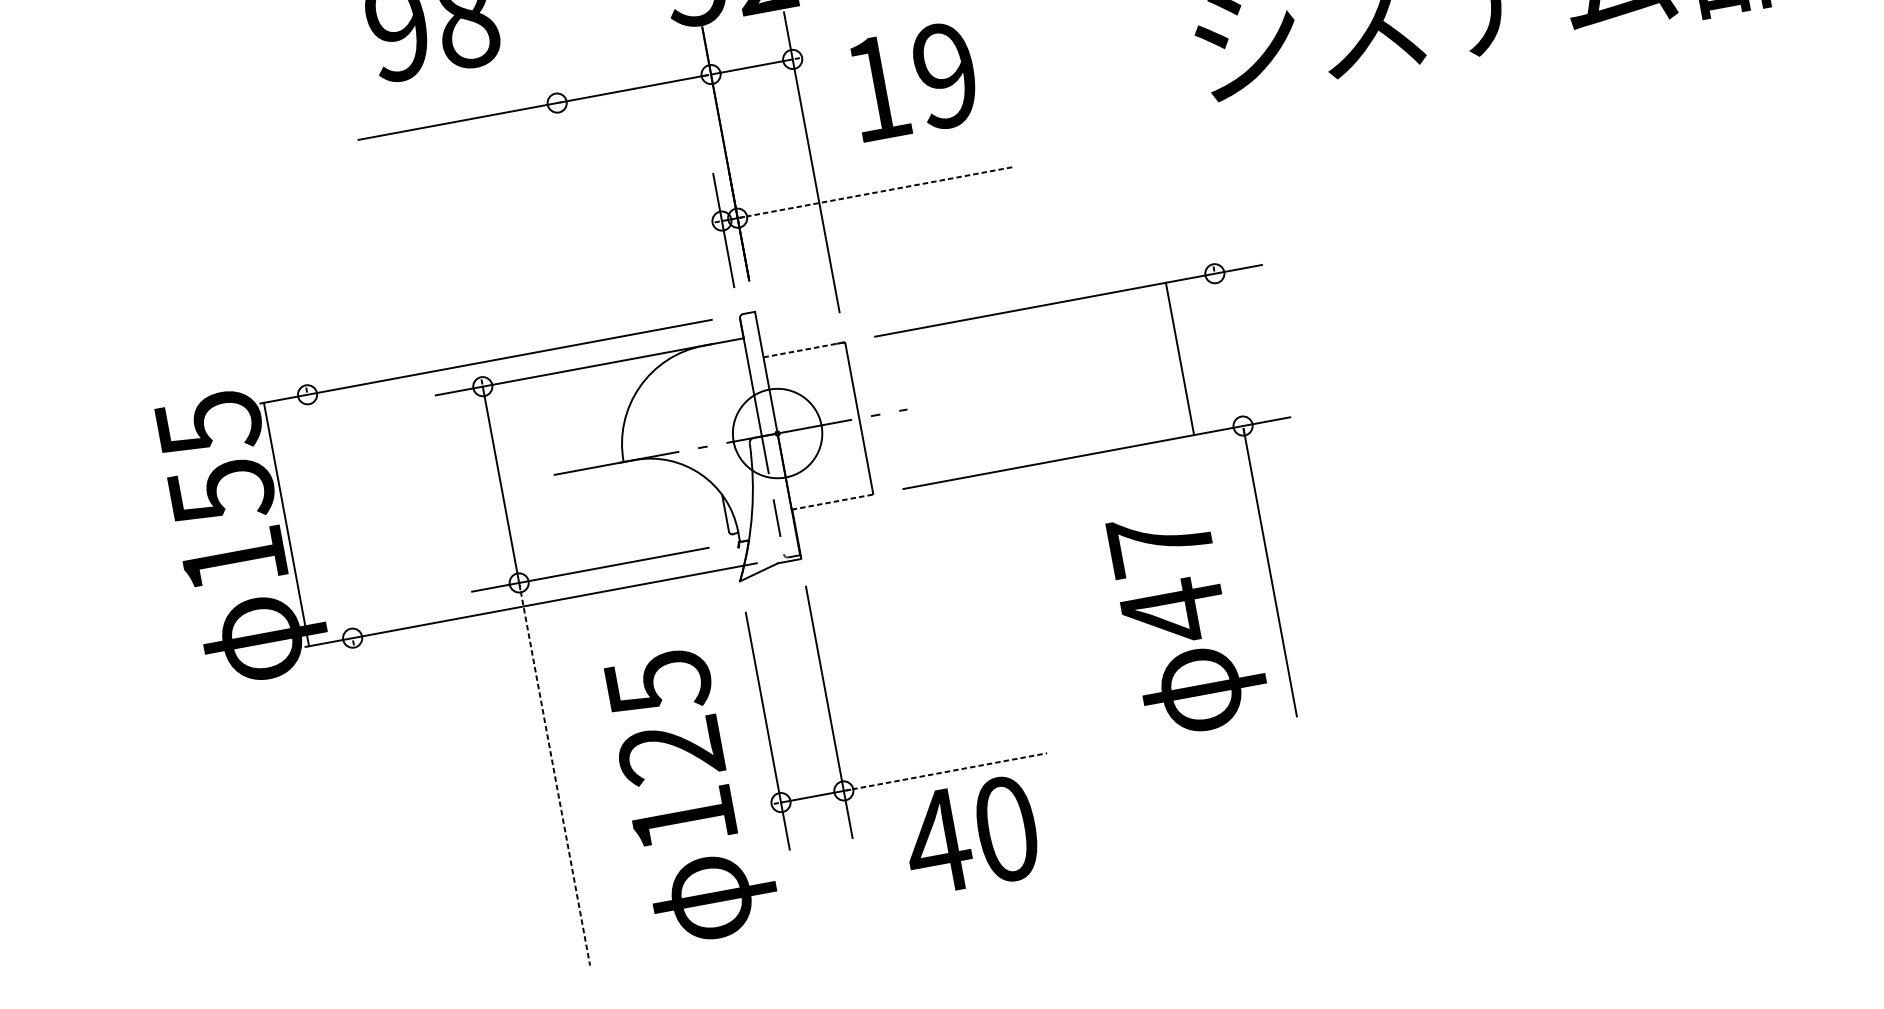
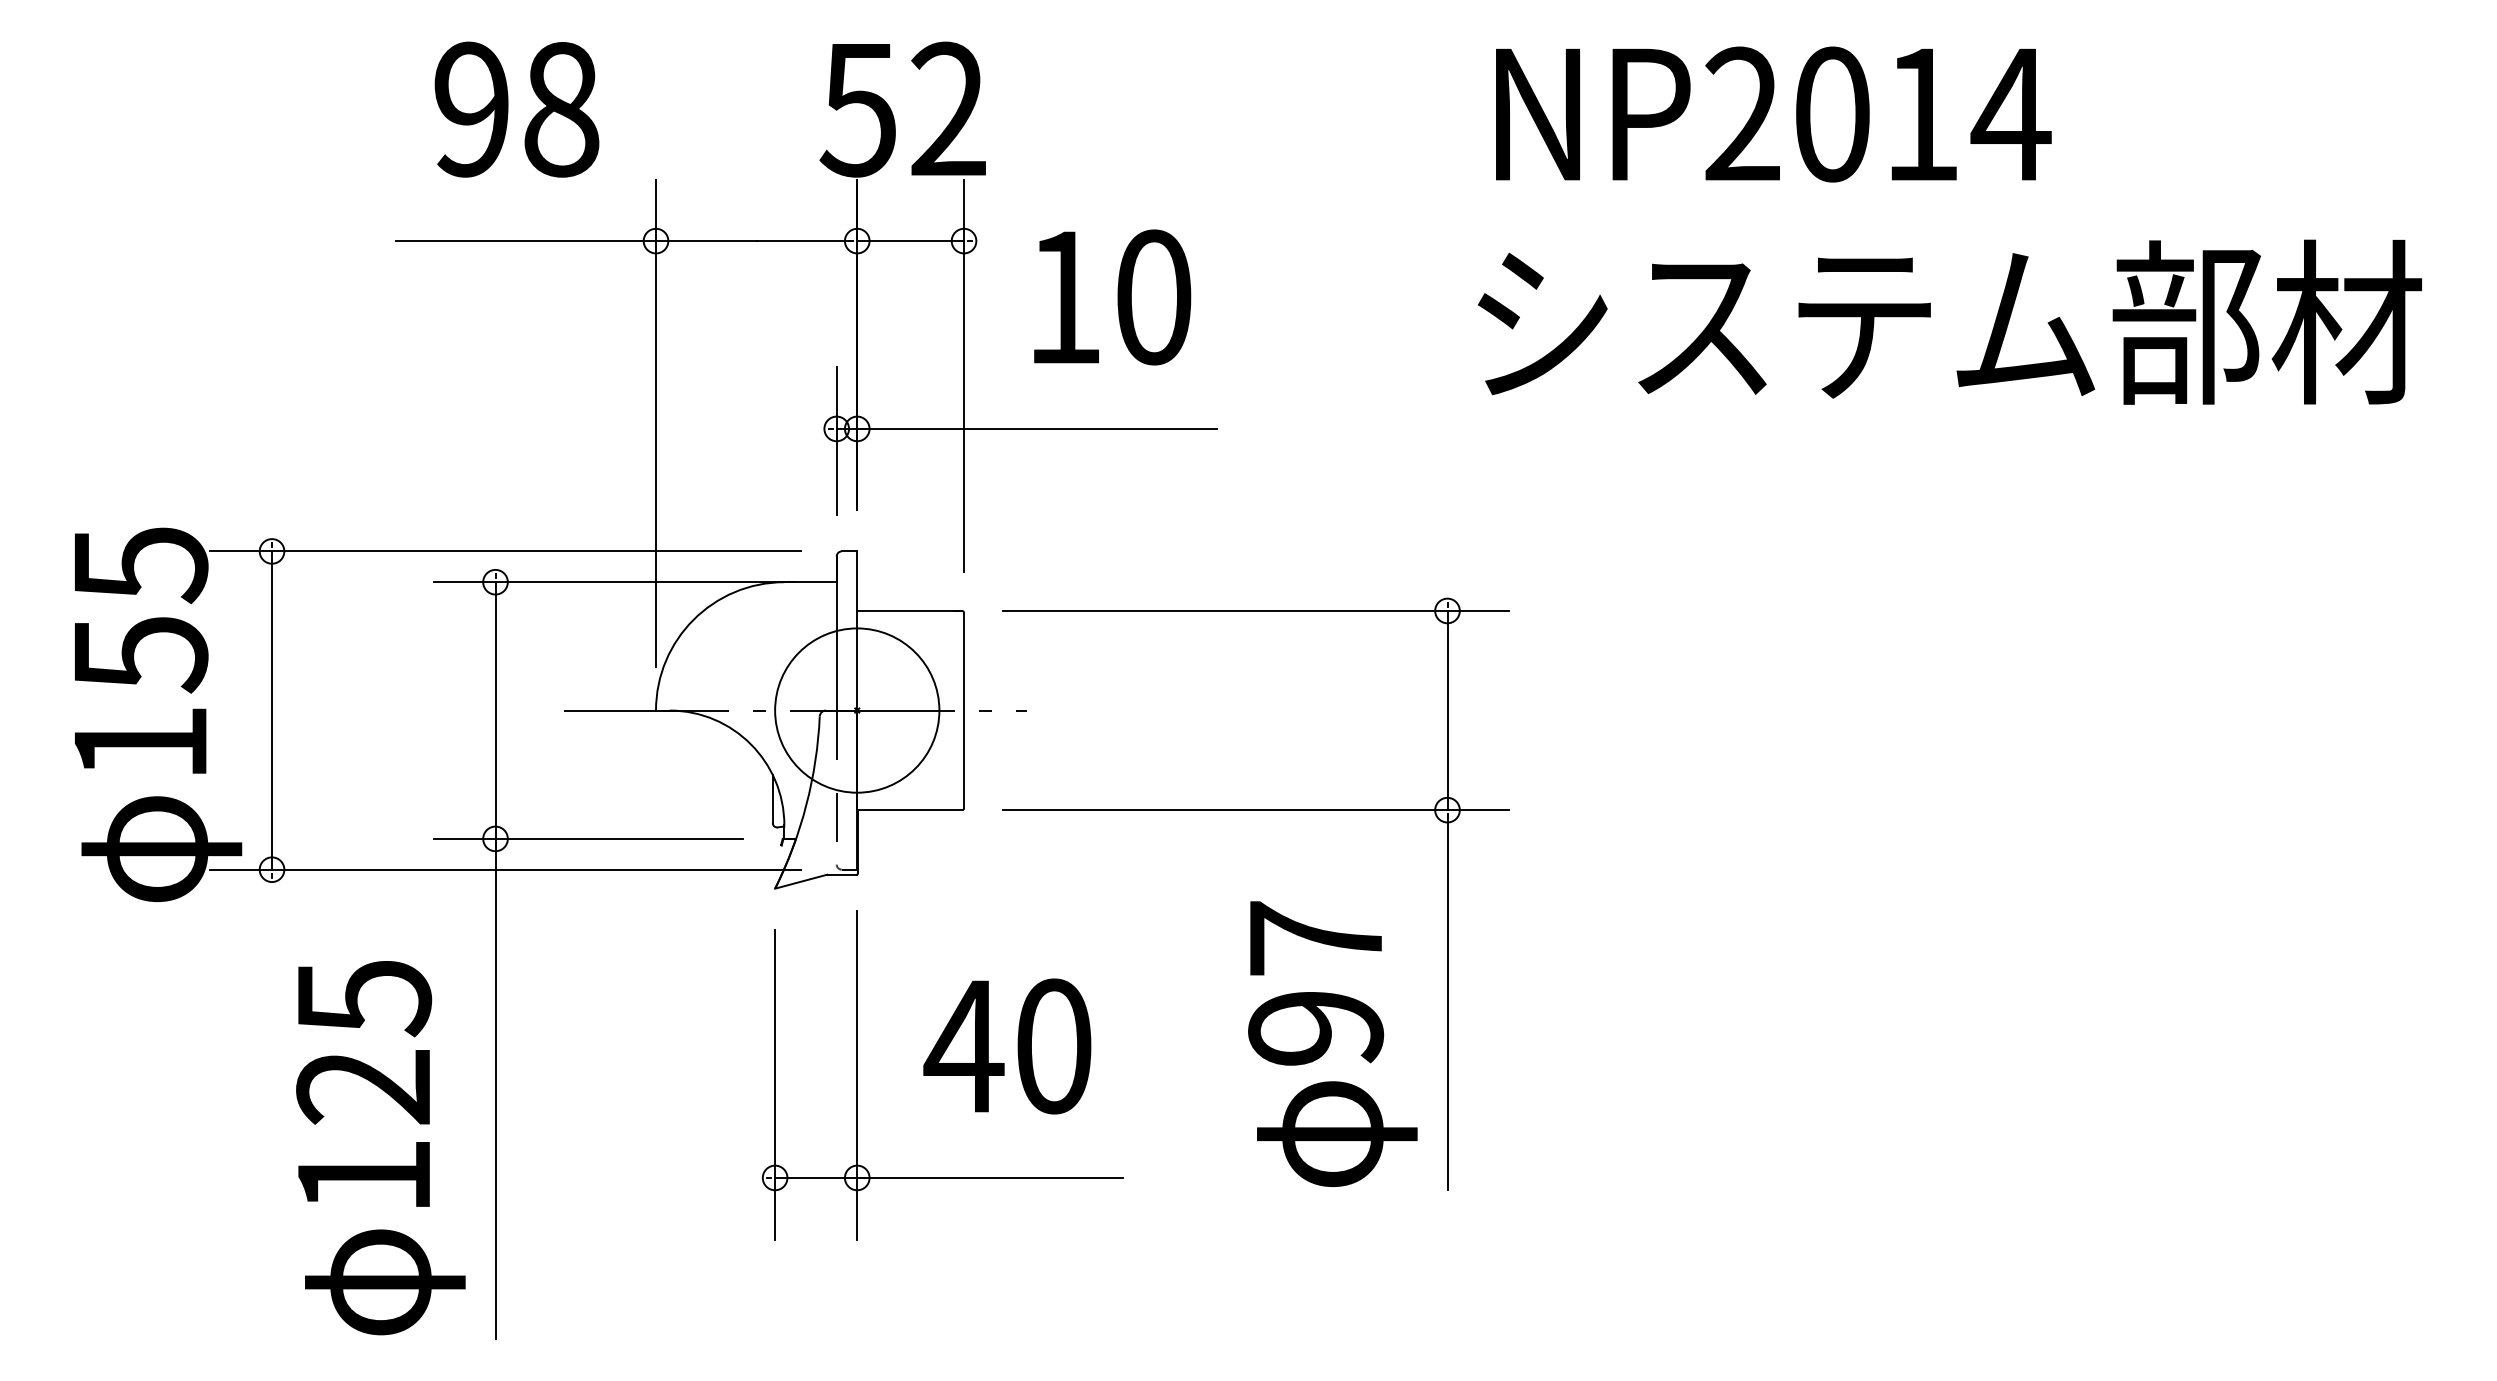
text: (945, 75) -> (1153, 297), 19 -> 10
line: (875, 192) -> (1037, 428), dashed -> solid
line: (583, 241) -> (656, 422), added
line: (803, 349) -> (909, 610), dashed -> solid
line: (1179, 358) -> (1447, 710), moved
circle: (777, 433) -> (857, 710), size x1.43
line: (831, 502) -> (909, 810), dashed -> solid
line: (286, 524) -> (272, 710), moved
text: (1173, 611) -> (1316, 1028), 47 -> 97
line: (945, 771) -> (990, 1177), dashed -> solid
line: (554, 774) -> (495, 1089), dashed -> solid
text: (692, 795) -> (380, 1148), moved
text: (970, 835) -> (1007, 1046), moved

